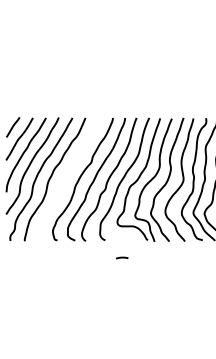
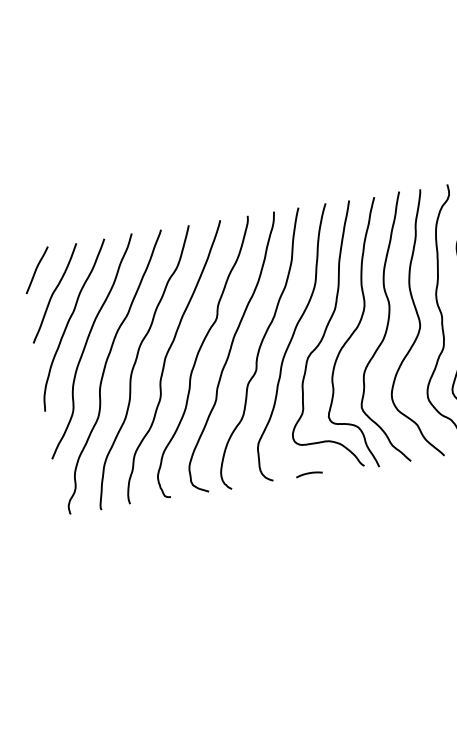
curve: (66, 176) -> (168, 357), added
curve: (122, 257) -> (309, 472), moved

